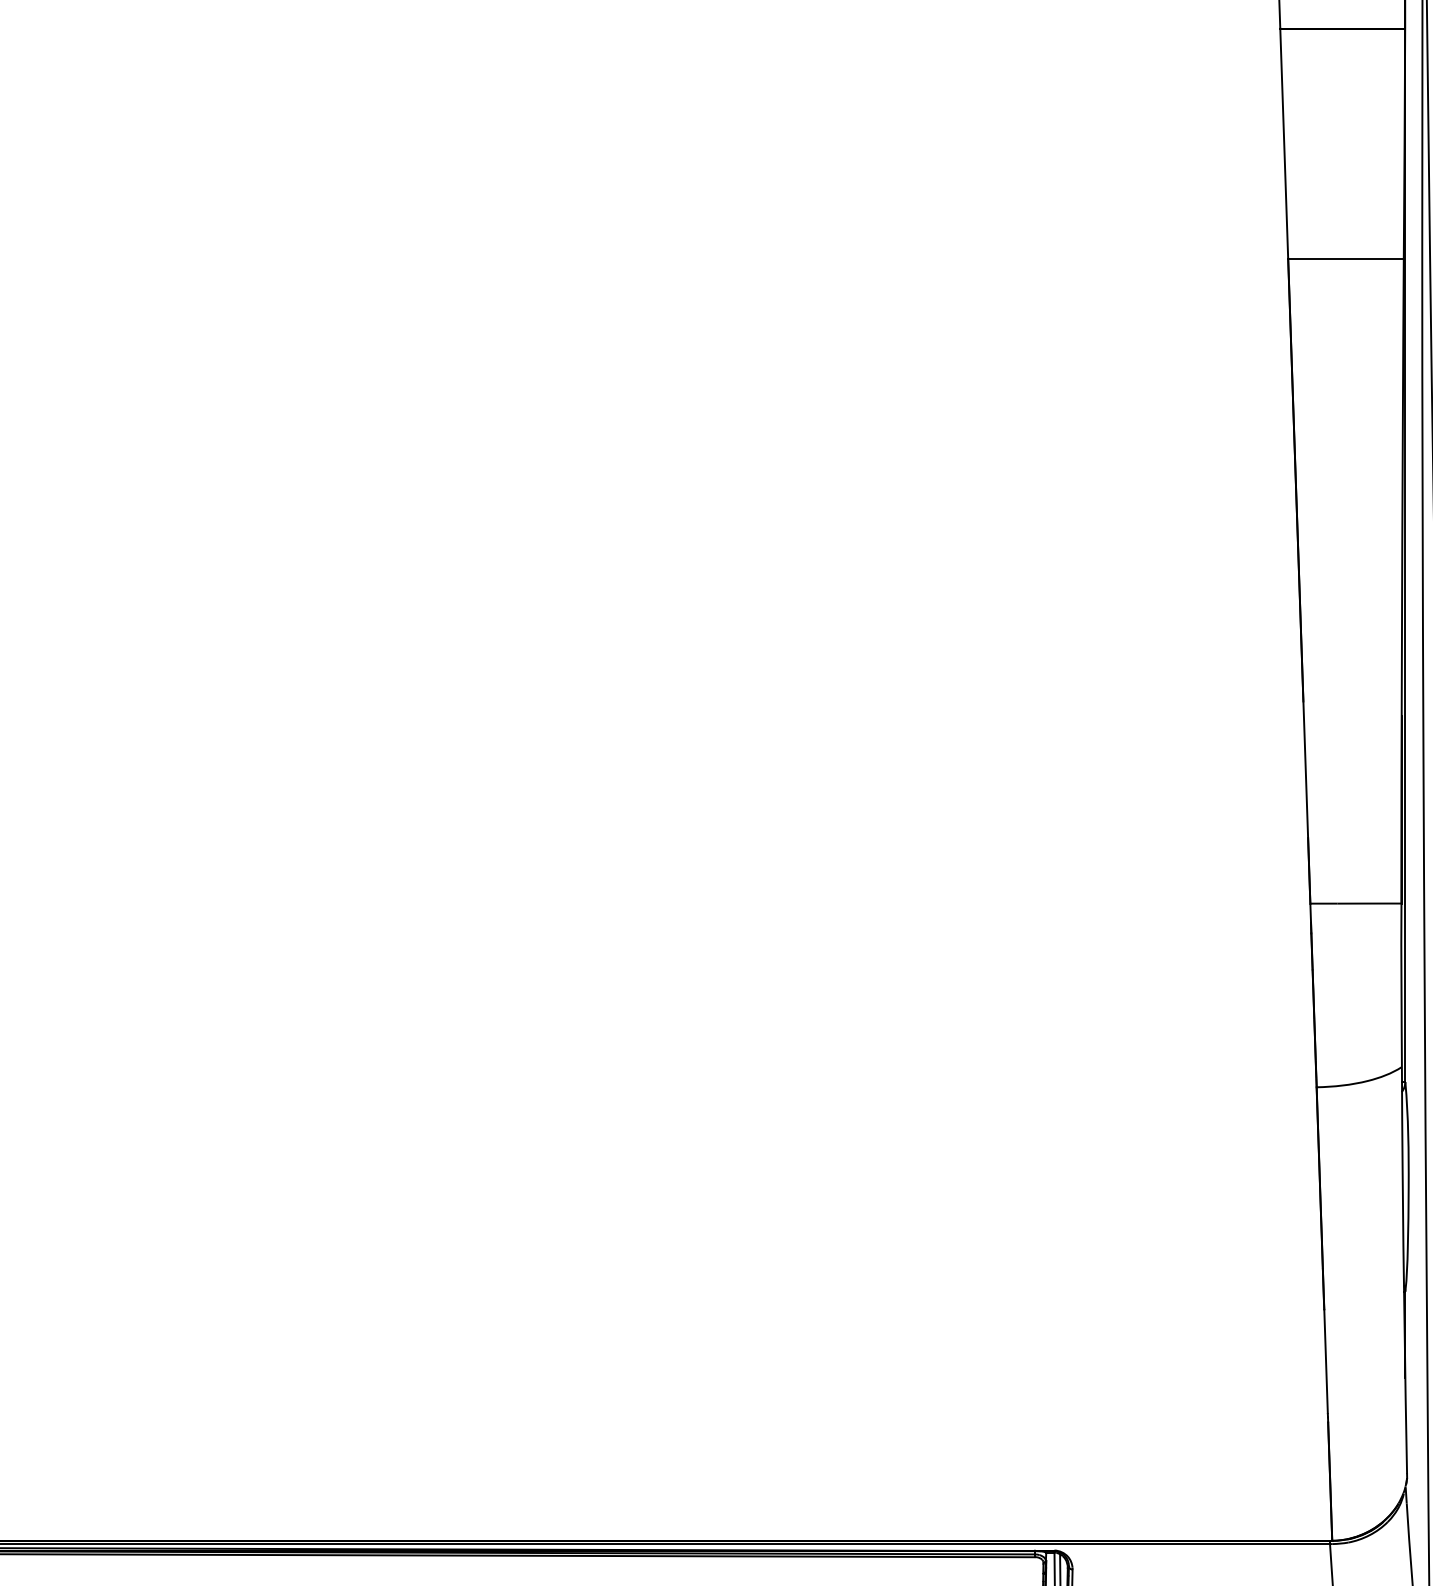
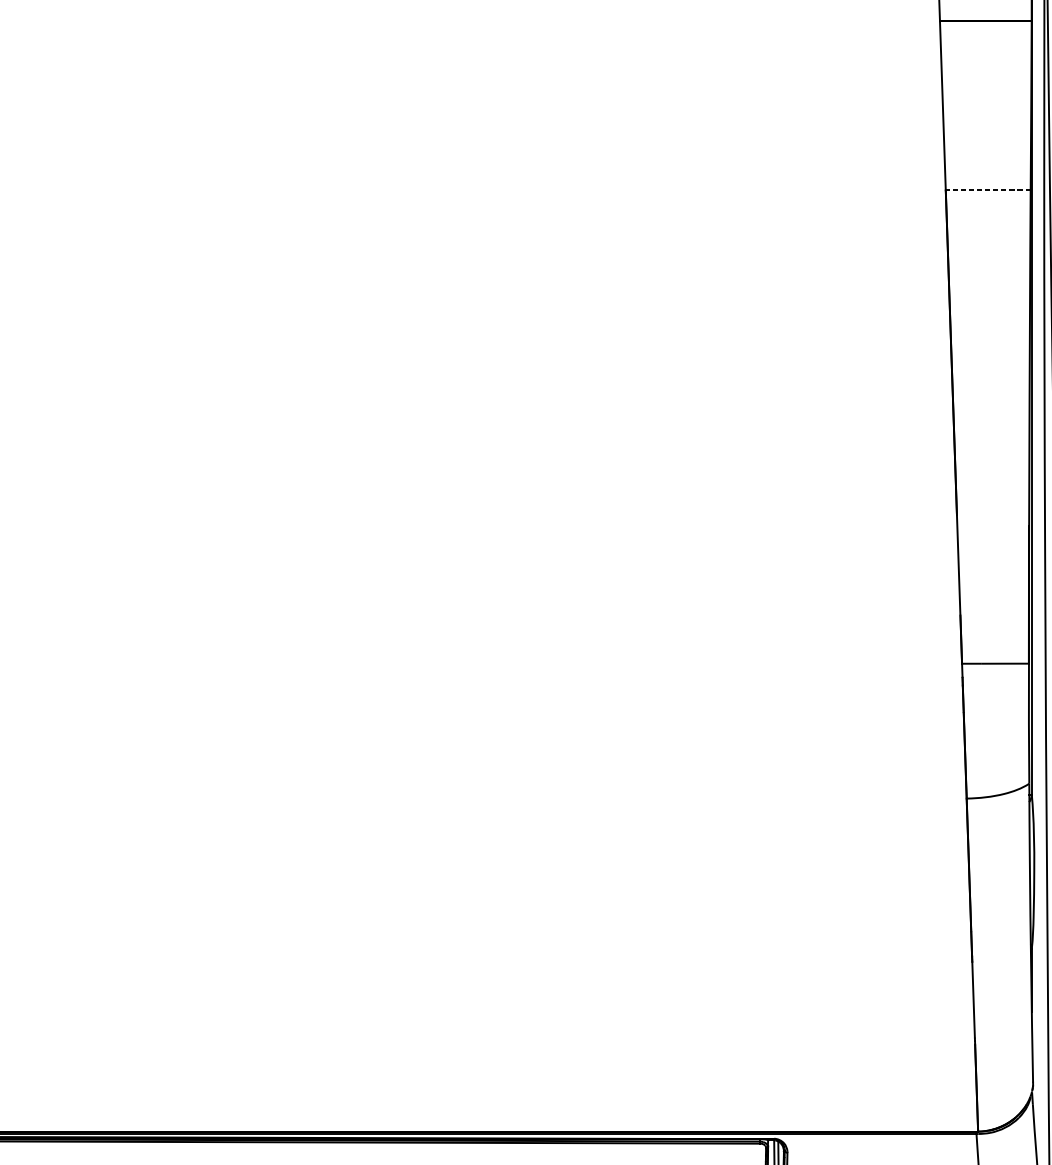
line: (1345, 258) -> (987, 190), solid -> dashed

